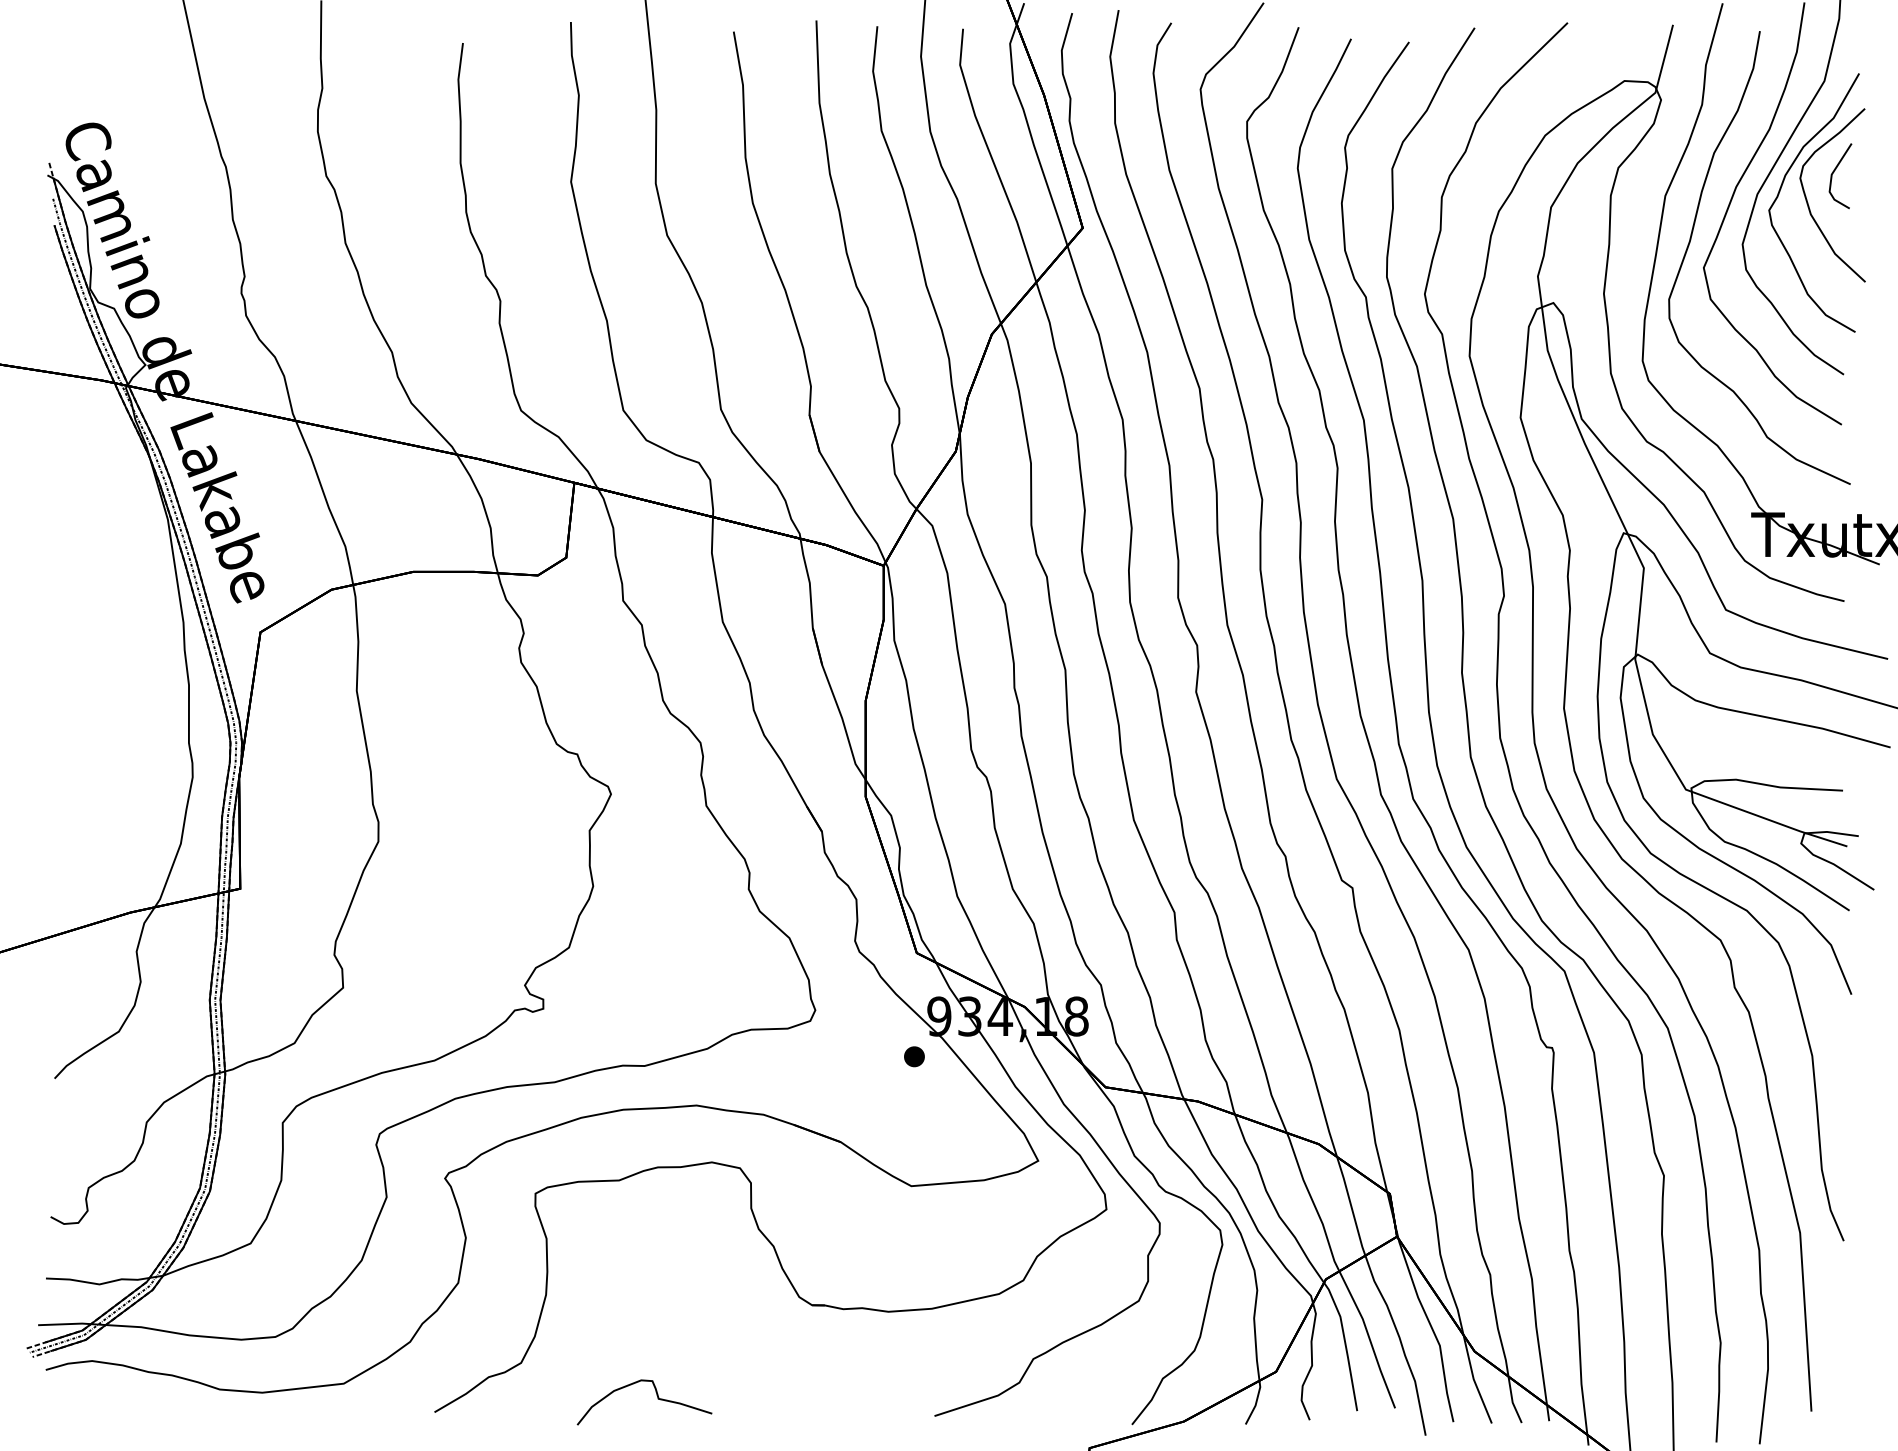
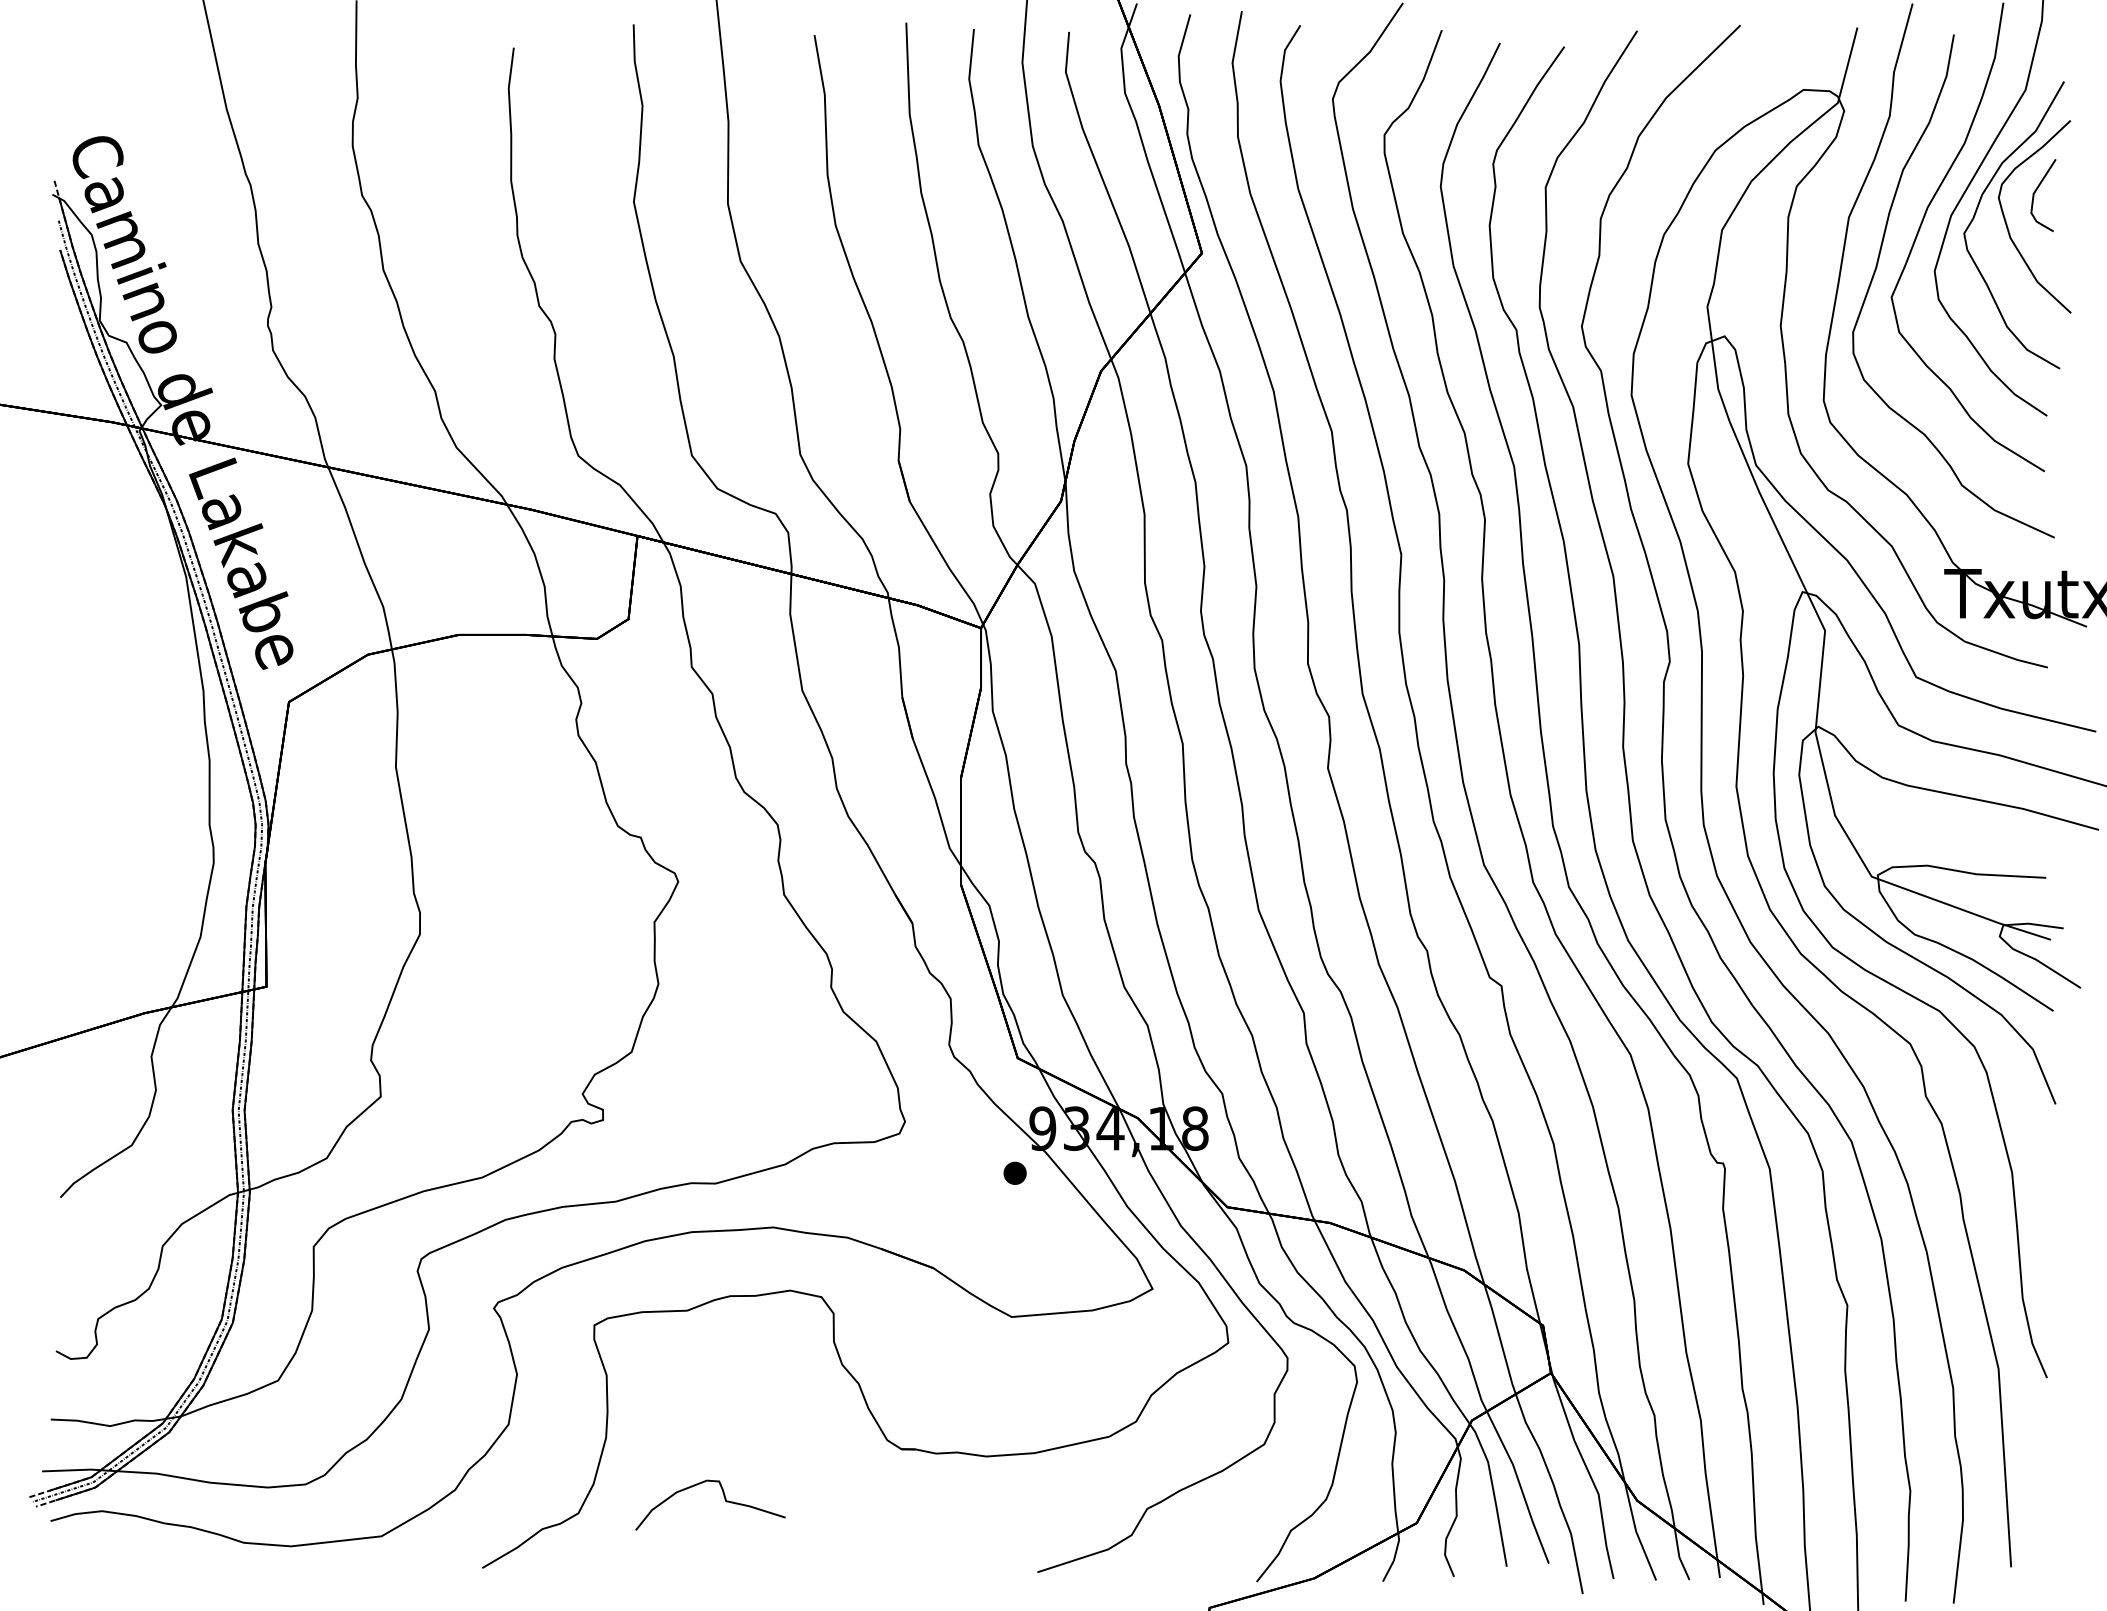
curve: (657, 1397) -> (724, 1499), moved

